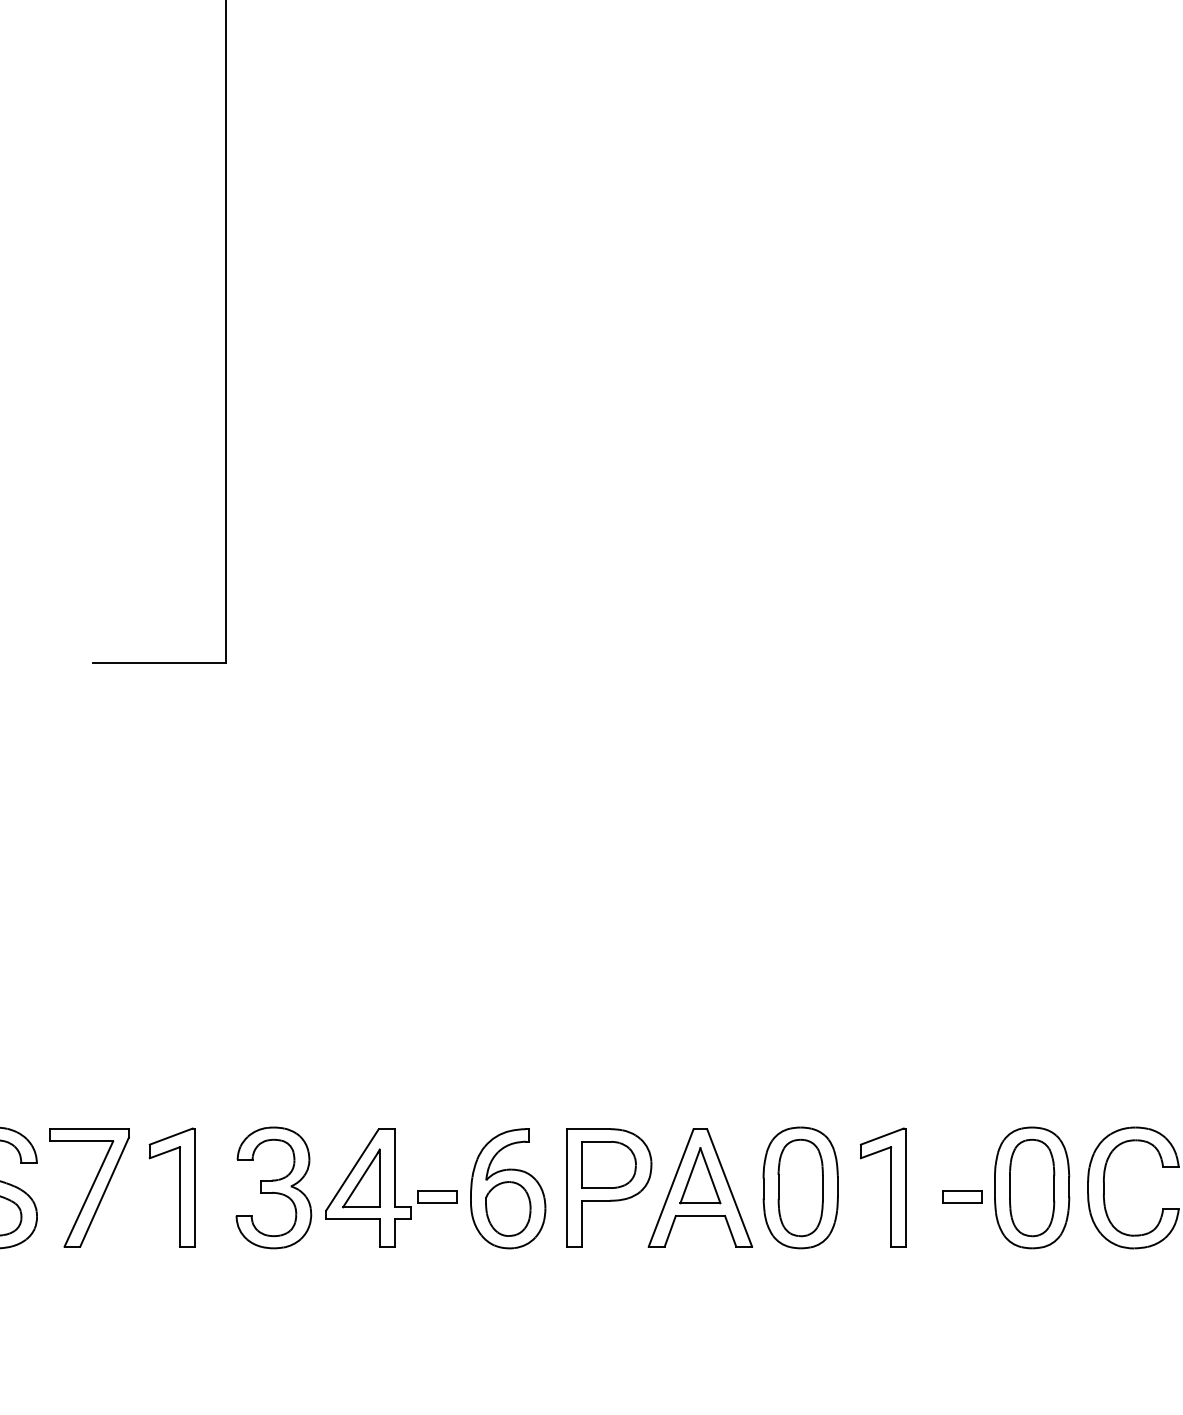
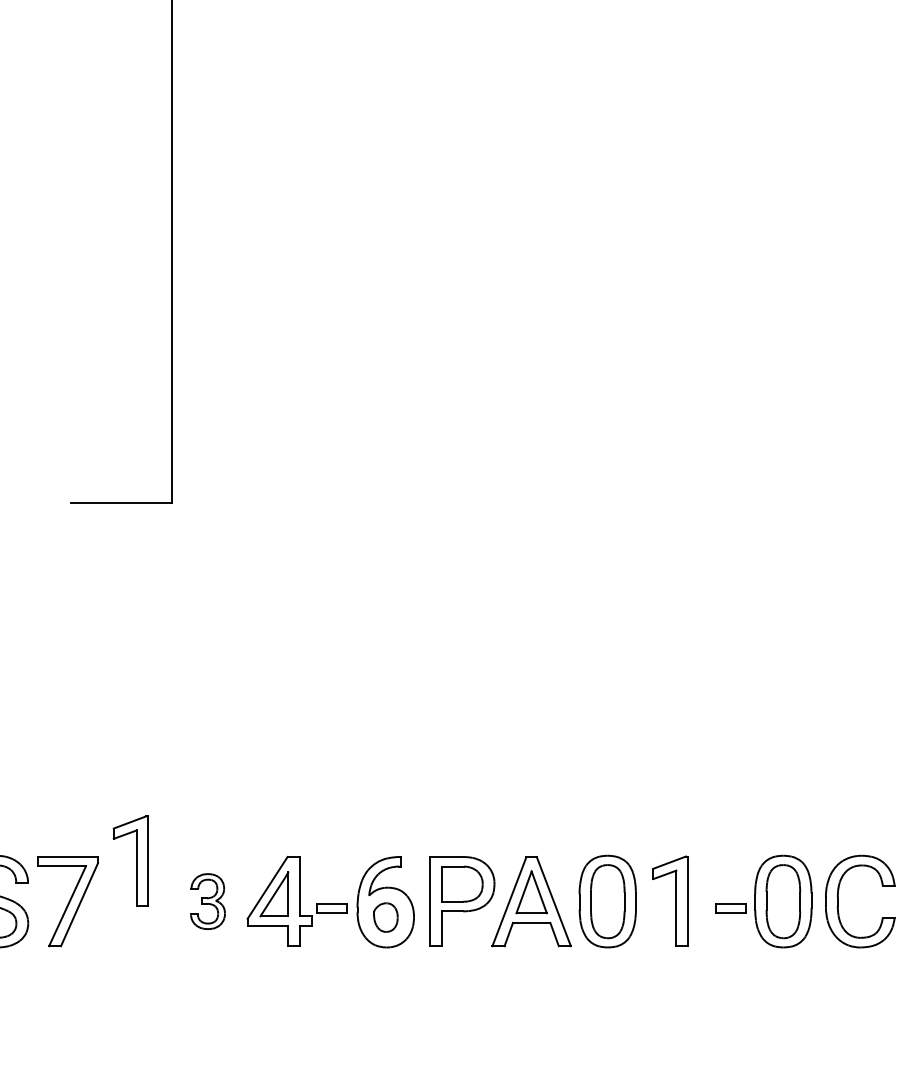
part: (179, 1187) -> (136, 861), moved
part: (273, 1187) -> (207, 901), size x0.6
part: (508, 1208) -> (386, 917), size x0.7

